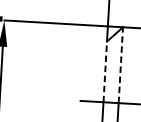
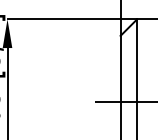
line: (121, 64) -> (137, 60), dashed -> solid
line: (105, 71) -> (120, 68), dashed -> solid

